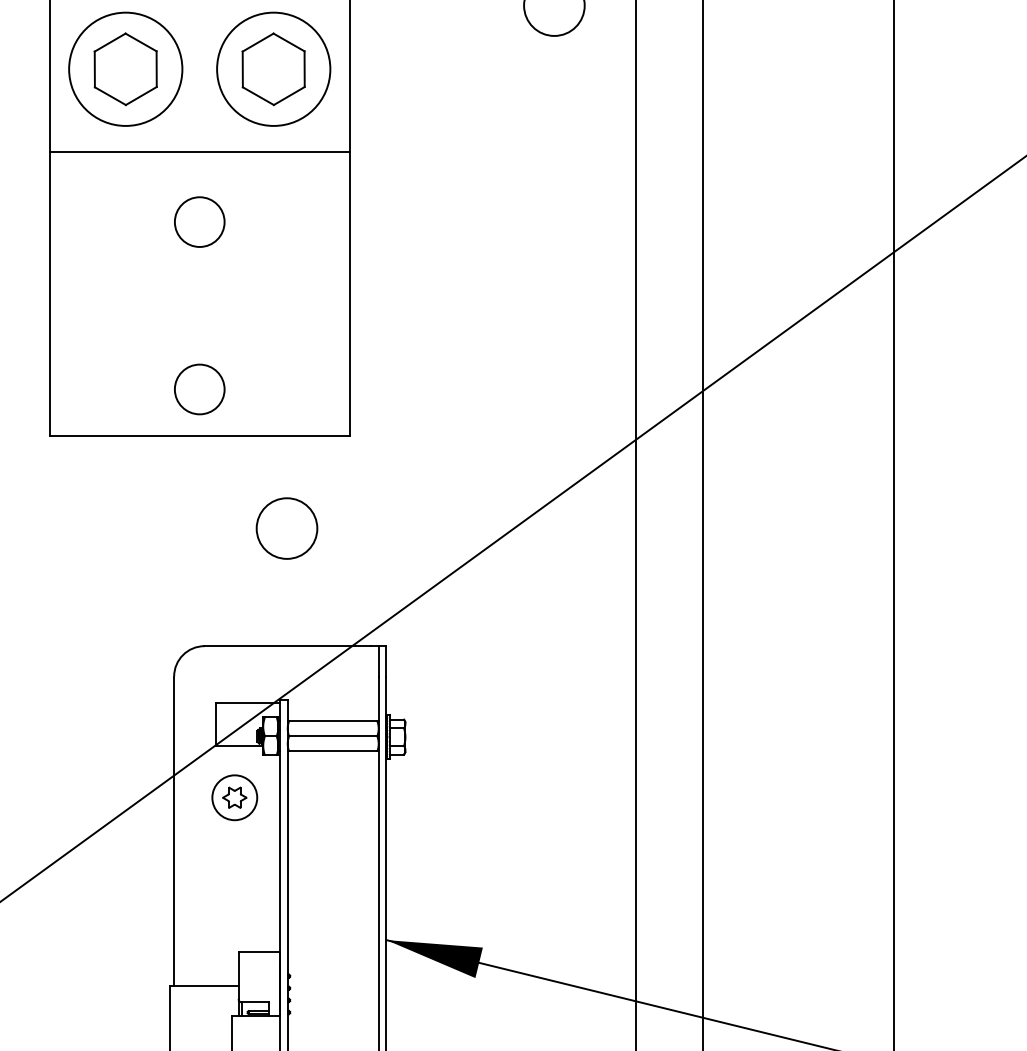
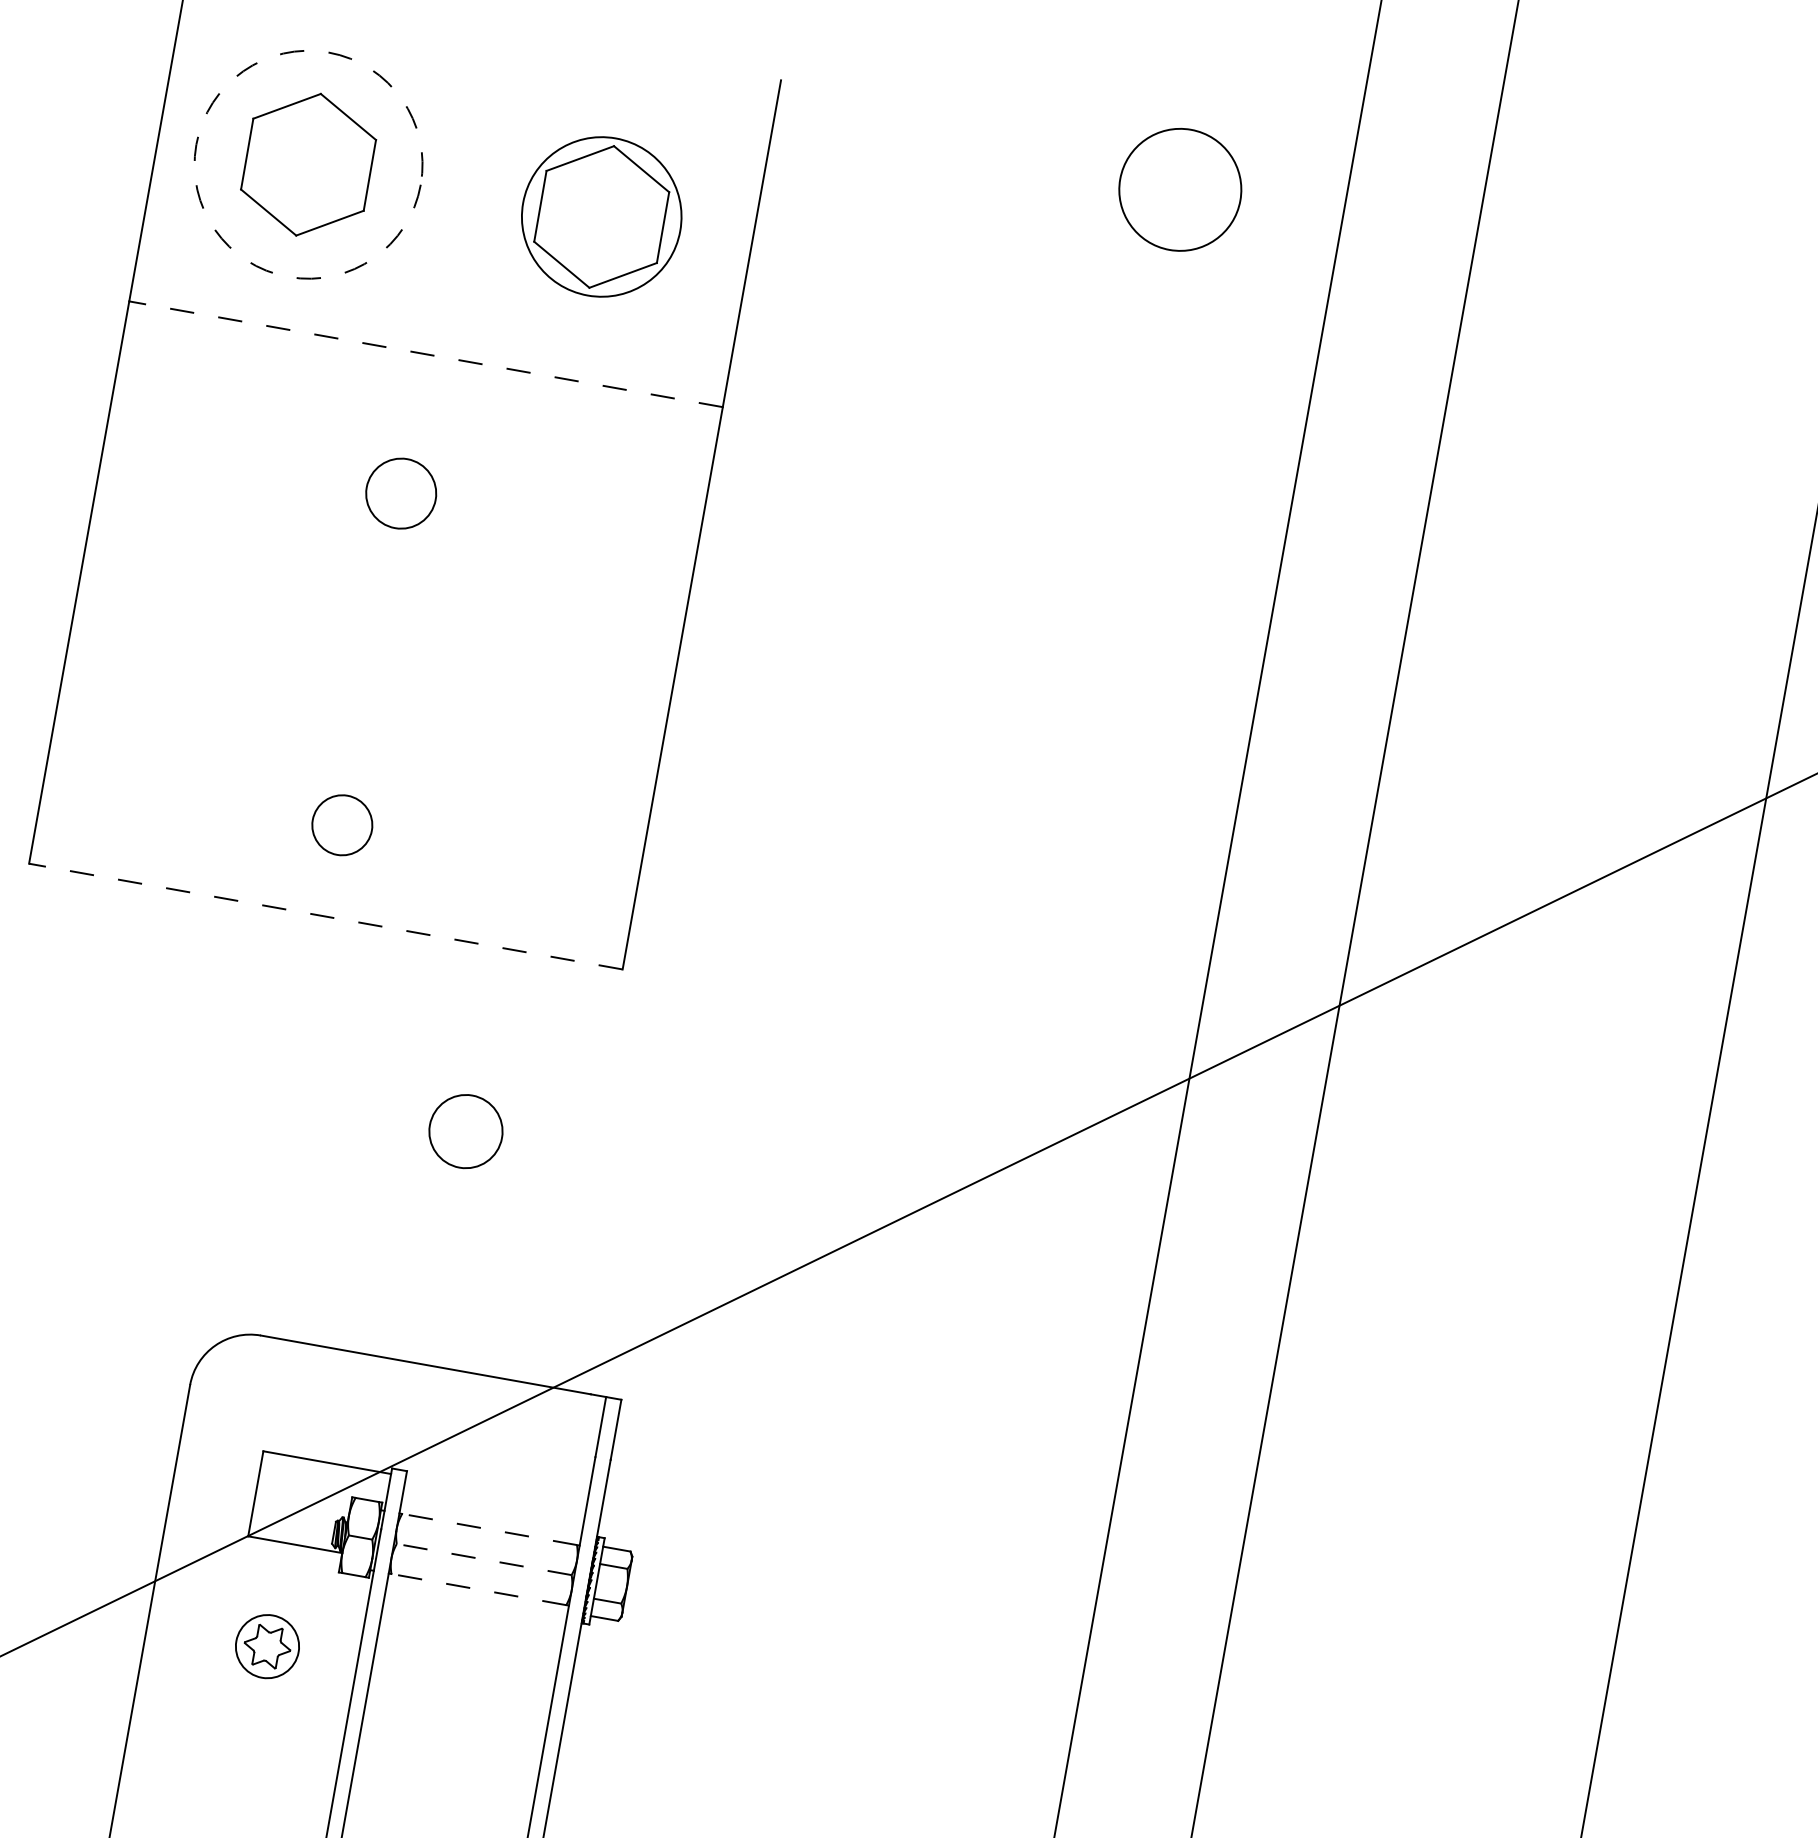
circle: (125, 68) -> (308, 163), solid -> dashed
circle: (273, 68) -> (601, 215), size x0.7
line: (199, 151) -> (425, 353), solid -> dashed
circle: (199, 221) -> (400, 492), size x0.7
circle: (199, 389) -> (341, 825), size x0.6
line: (199, 435) -> (325, 916), solid -> dashed
circle: (286, 528) -> (464, 1131), size x0.6
line: (332, 721) -> (488, 1529), solid -> dashed
line: (332, 736) -> (482, 1559), solid -> dashed
line: (332, 751) -> (477, 1589), solid -> dashed
circle: (234, 797) -> (267, 1645), size x0.7

